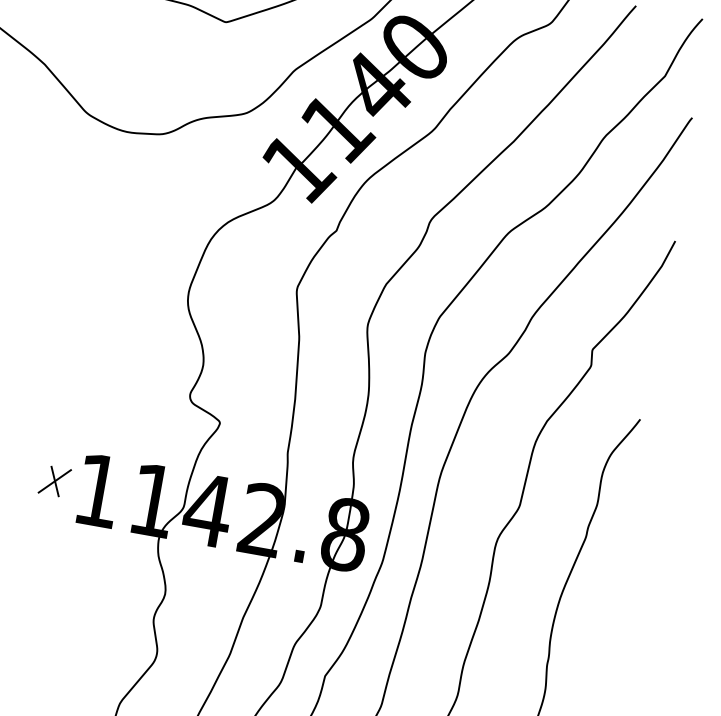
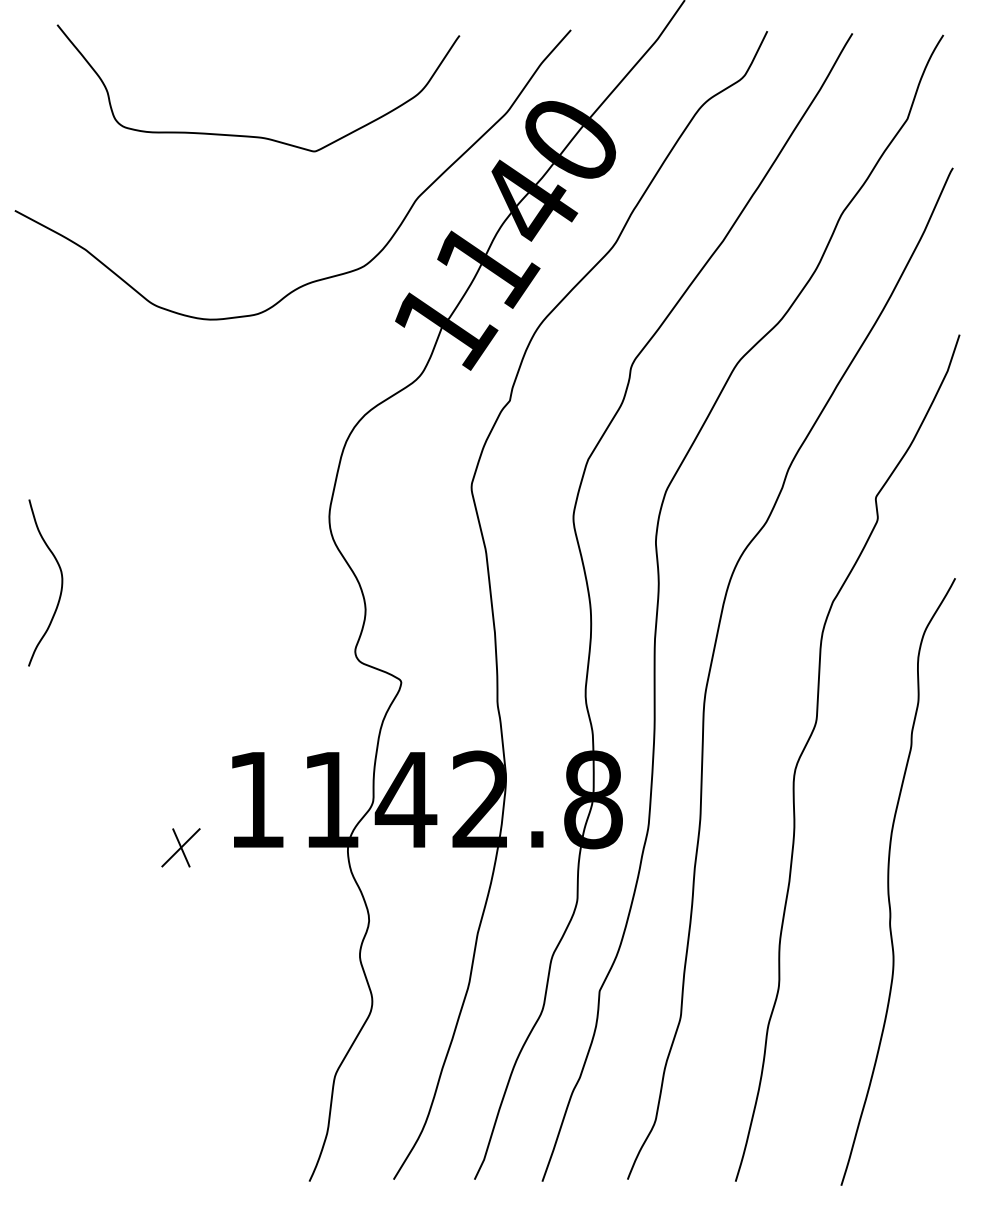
part: (54, 481) -> (180, 847), moved

